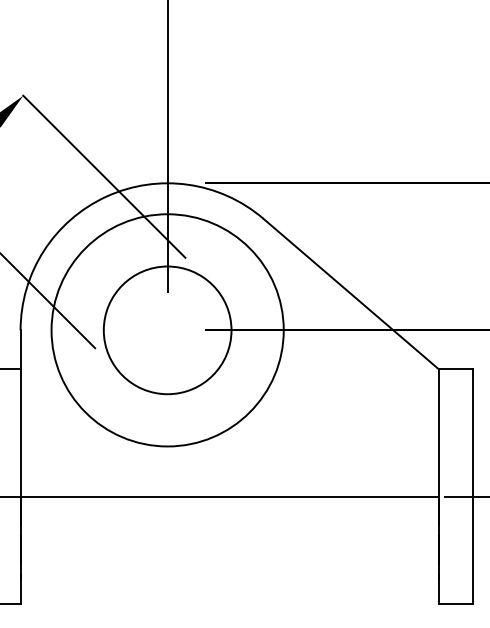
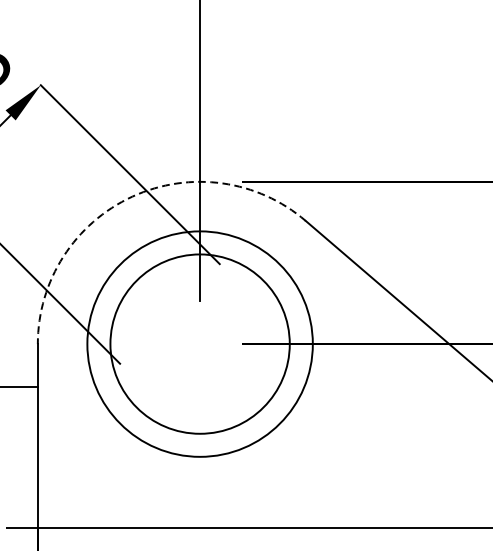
arc: (106, 196) -> (132, 196), solid -> dashed
circle: (167, 330) -> (199, 344), size x0.7
circle: (167, 330) -> (199, 344), size x1.6

